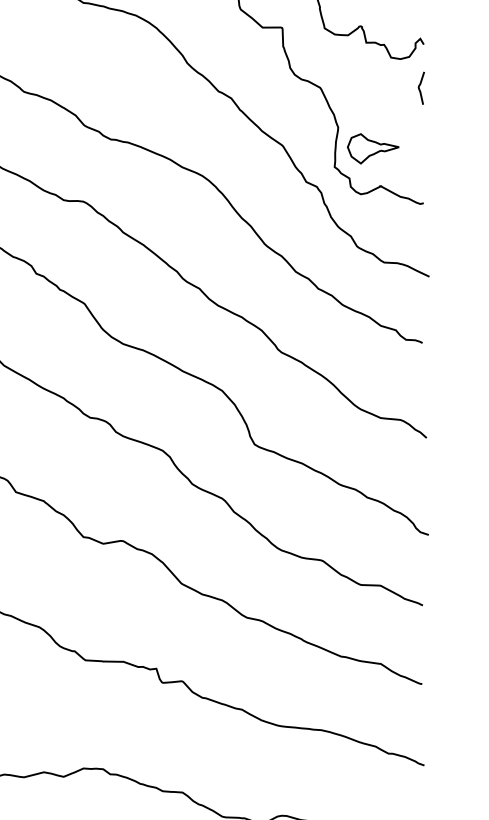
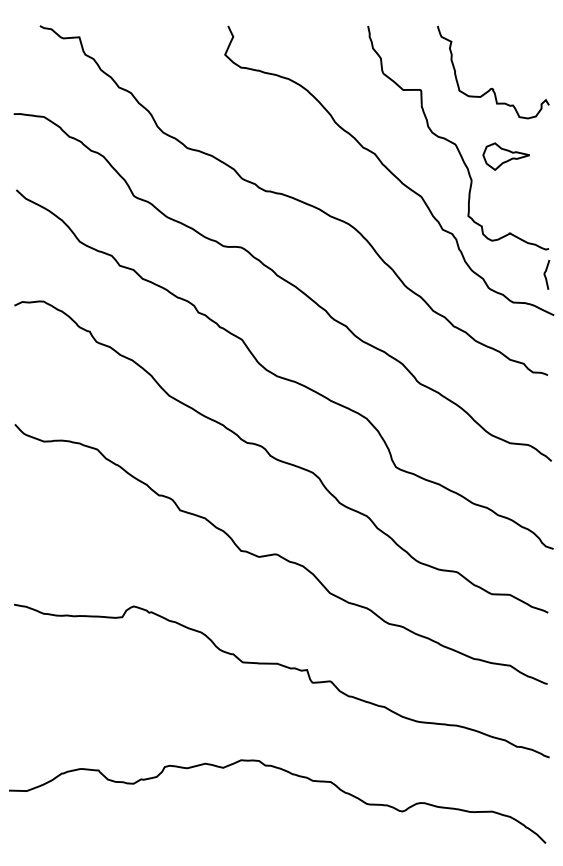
curve: (419, 87) -> (545, 274), moved
part: (372, 148) -> (505, 156), moved

